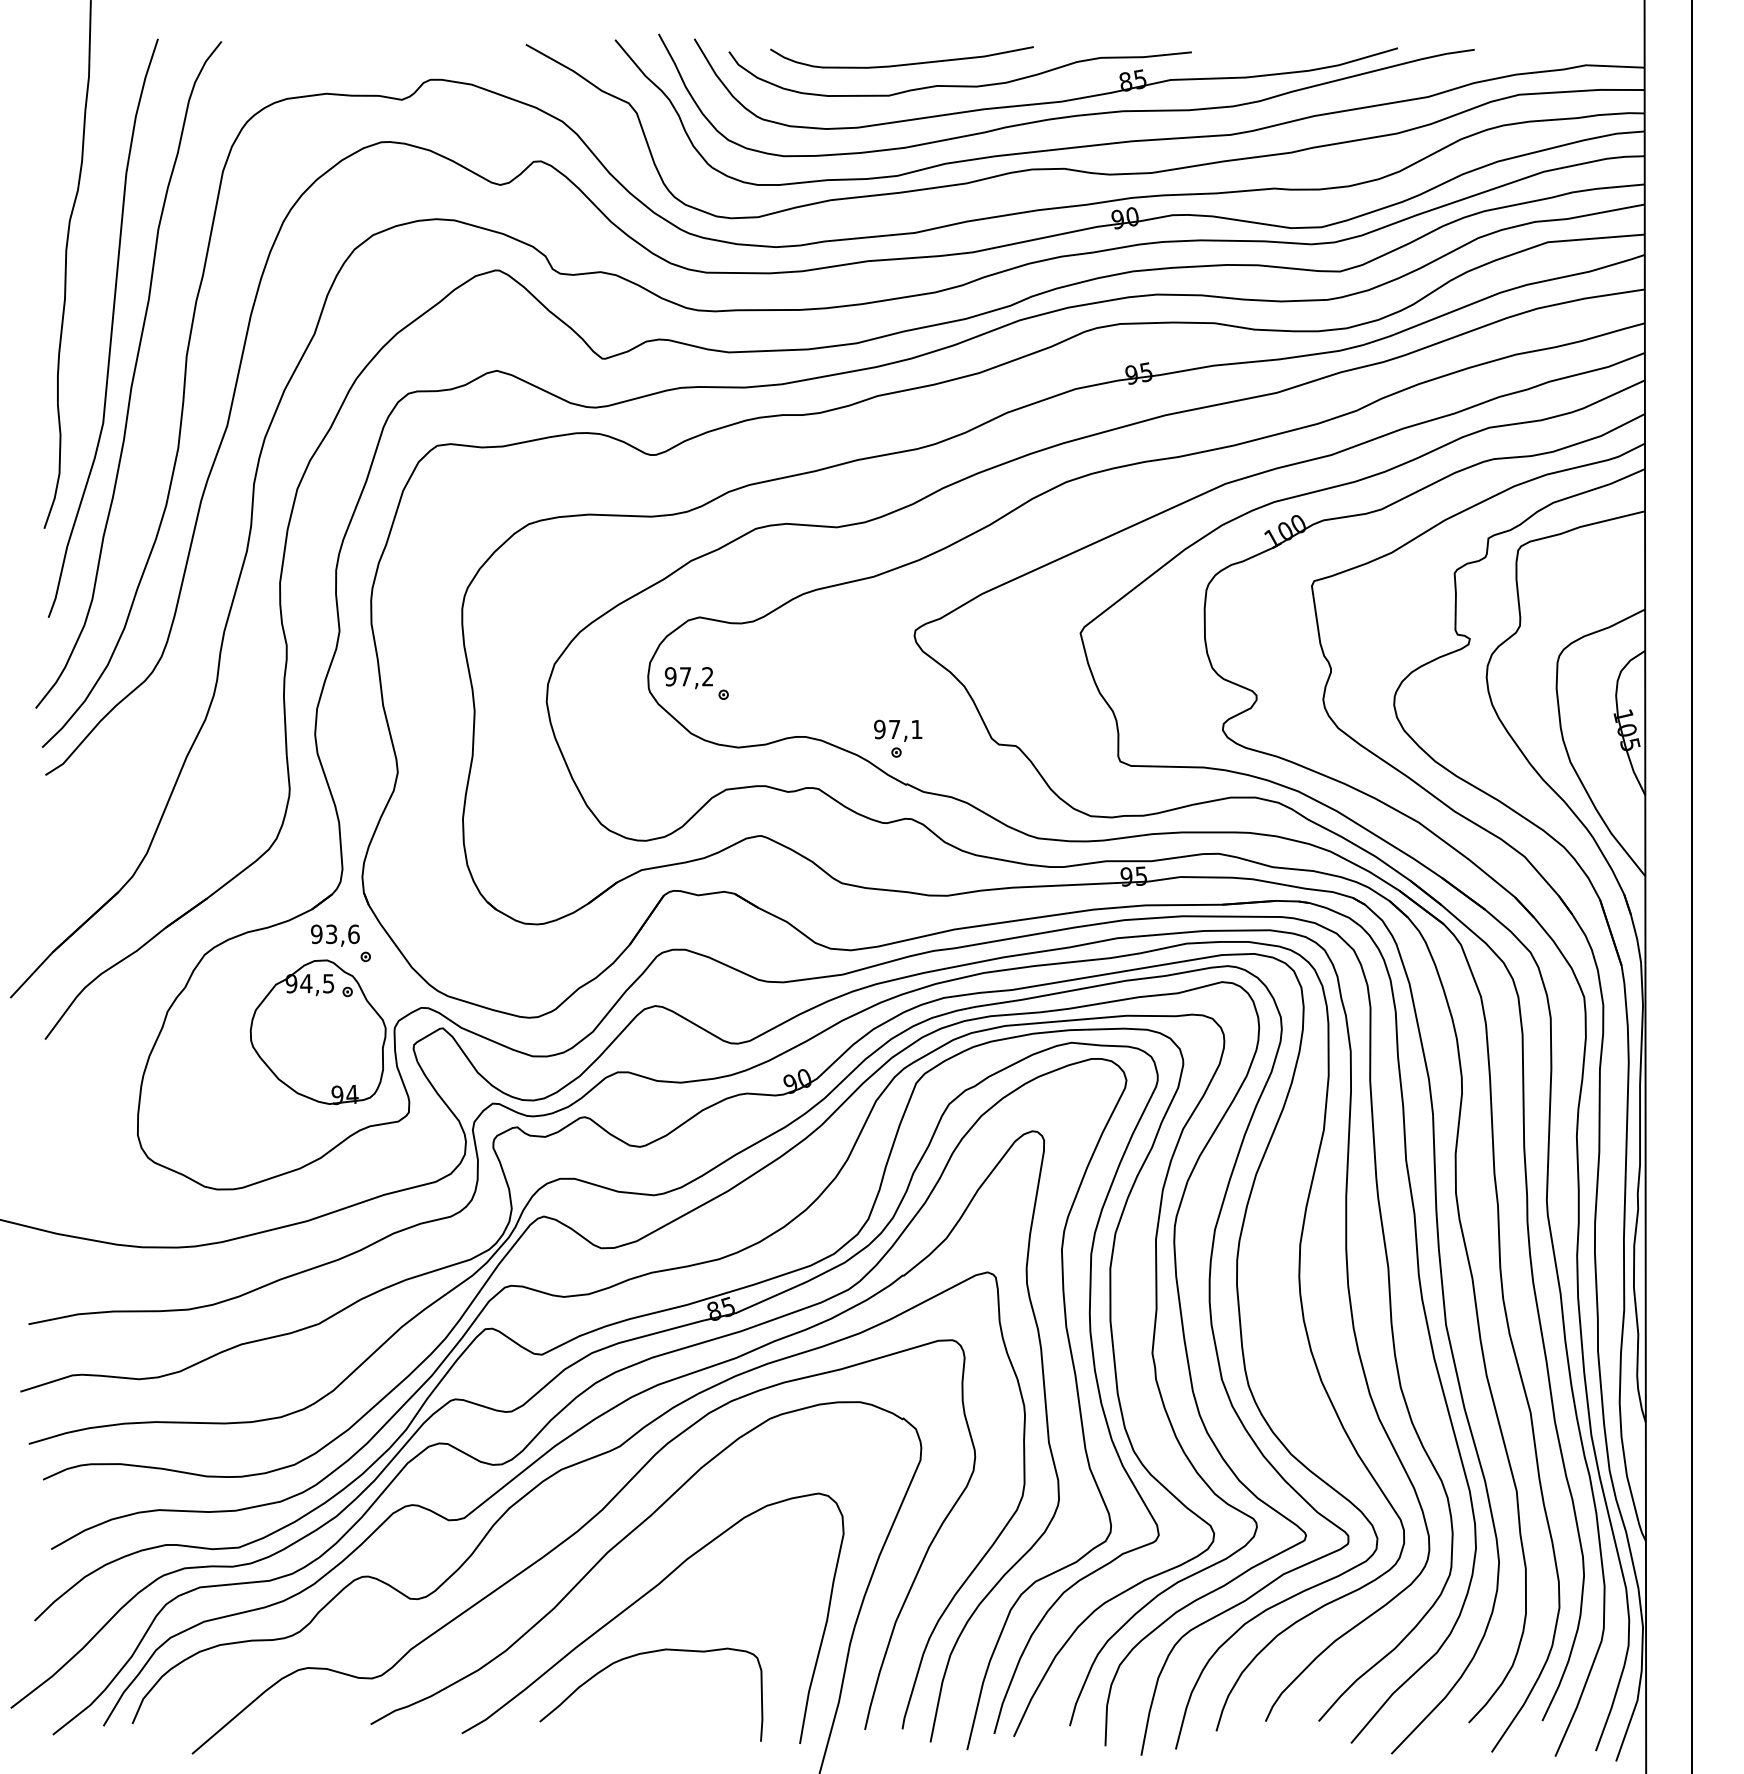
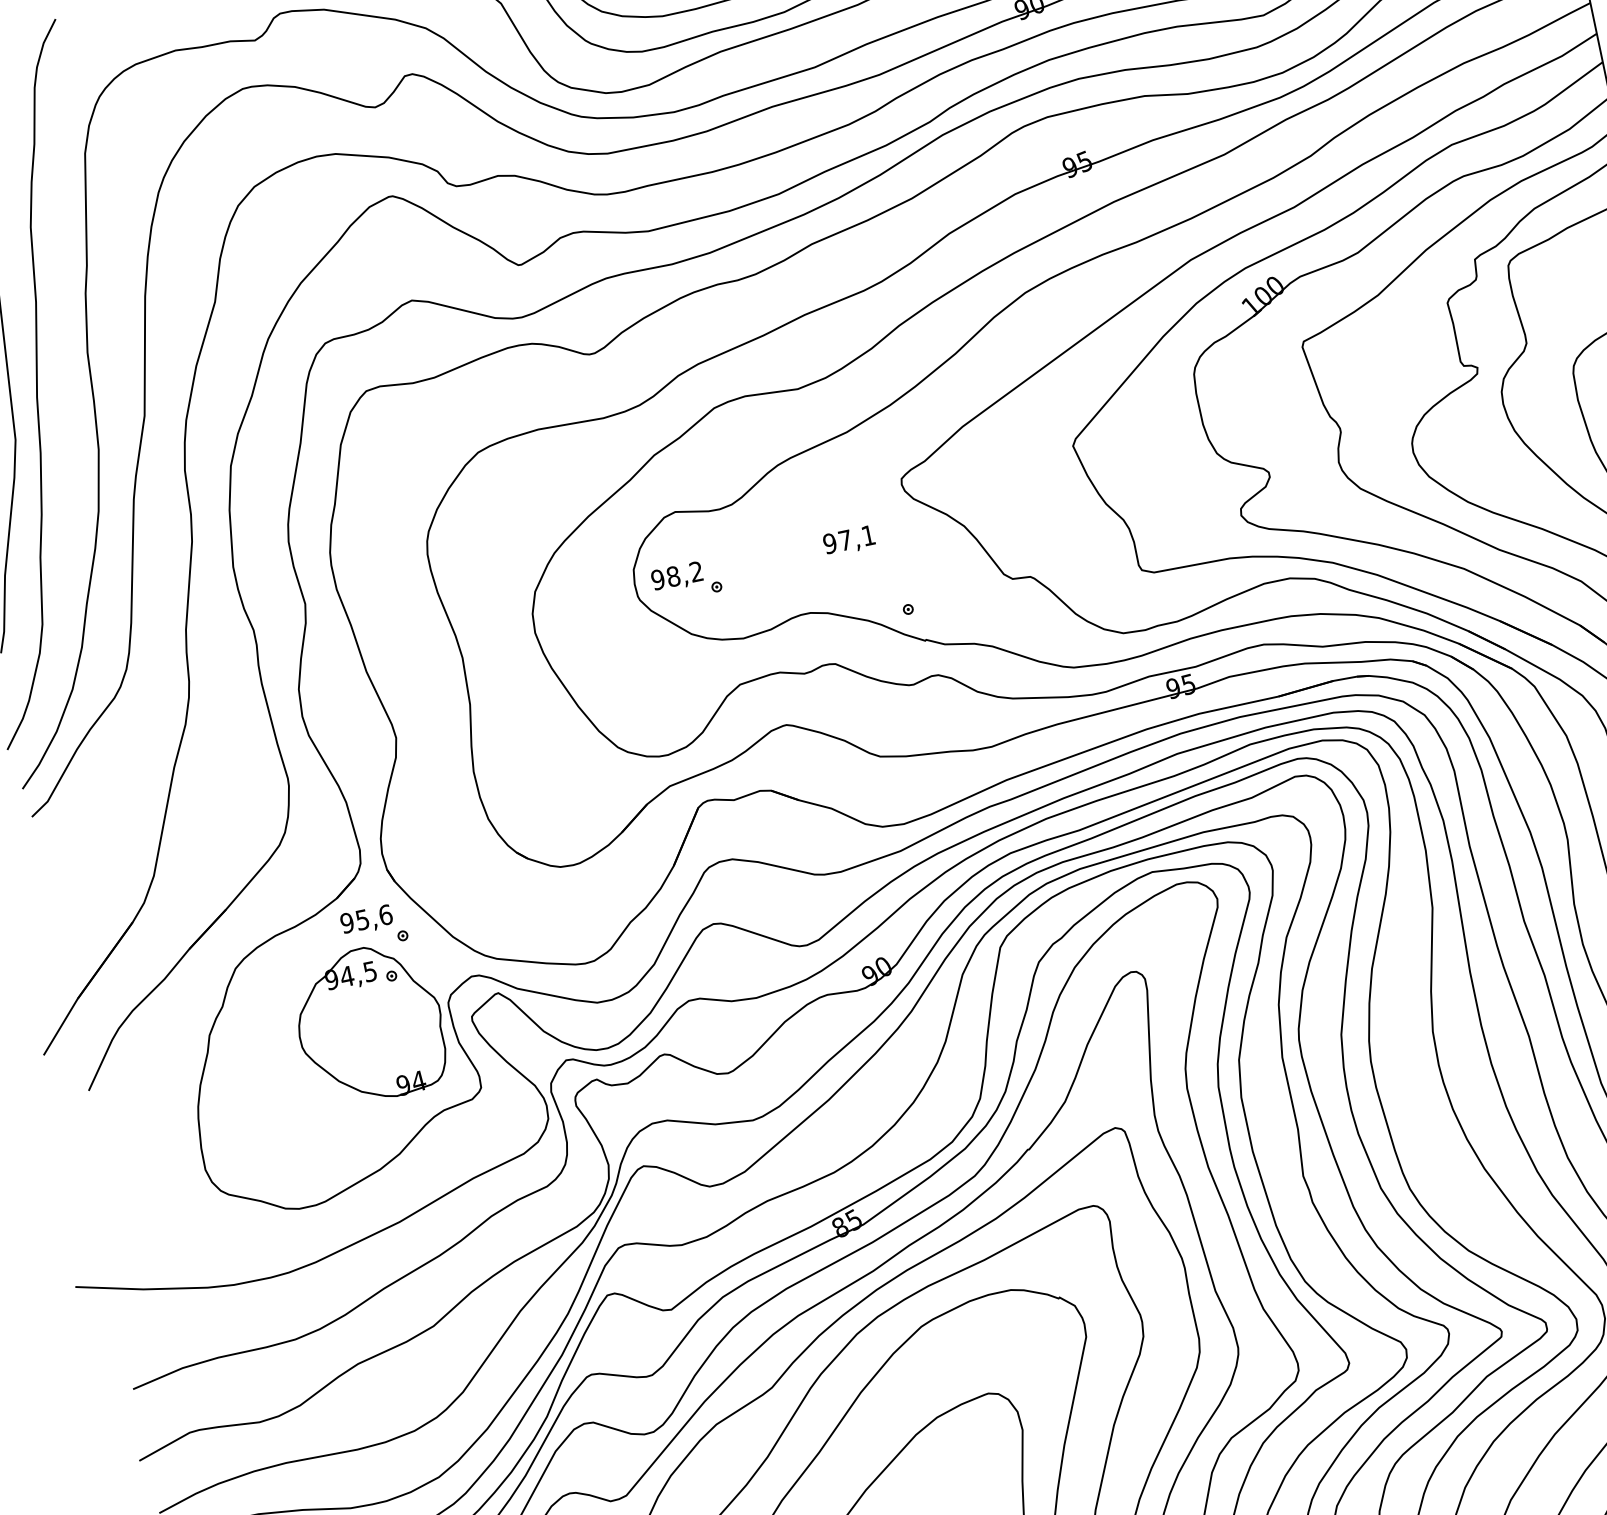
text: (685, 676) -> (673, 576), 97,2 -> 98,2
text: (898, 730) -> (849, 540), moved
text: (331, 933) -> (362, 919), 93,6 -> 95,6

